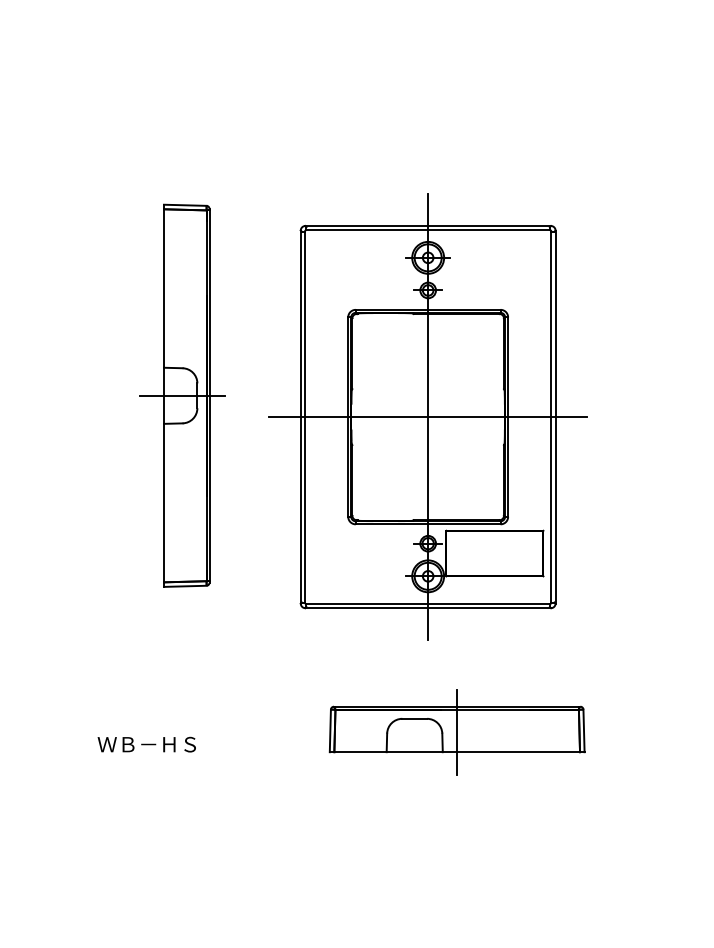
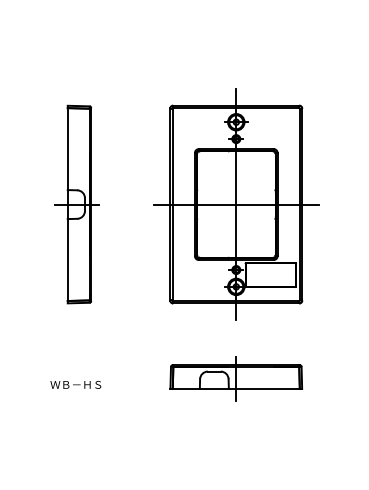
part: (180, 395) -> (76, 204), moved
part: (428, 416) -> (236, 204), moved

